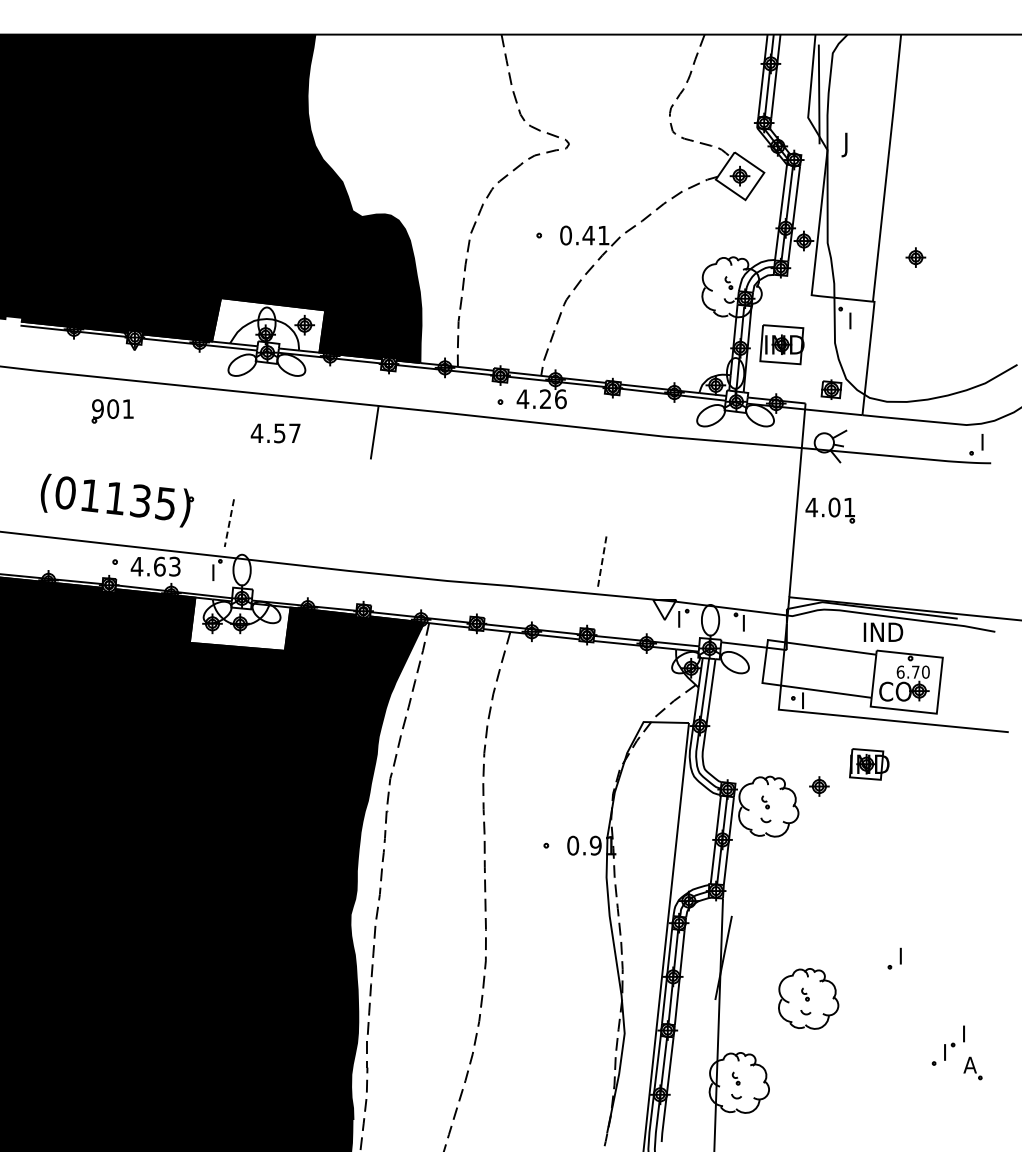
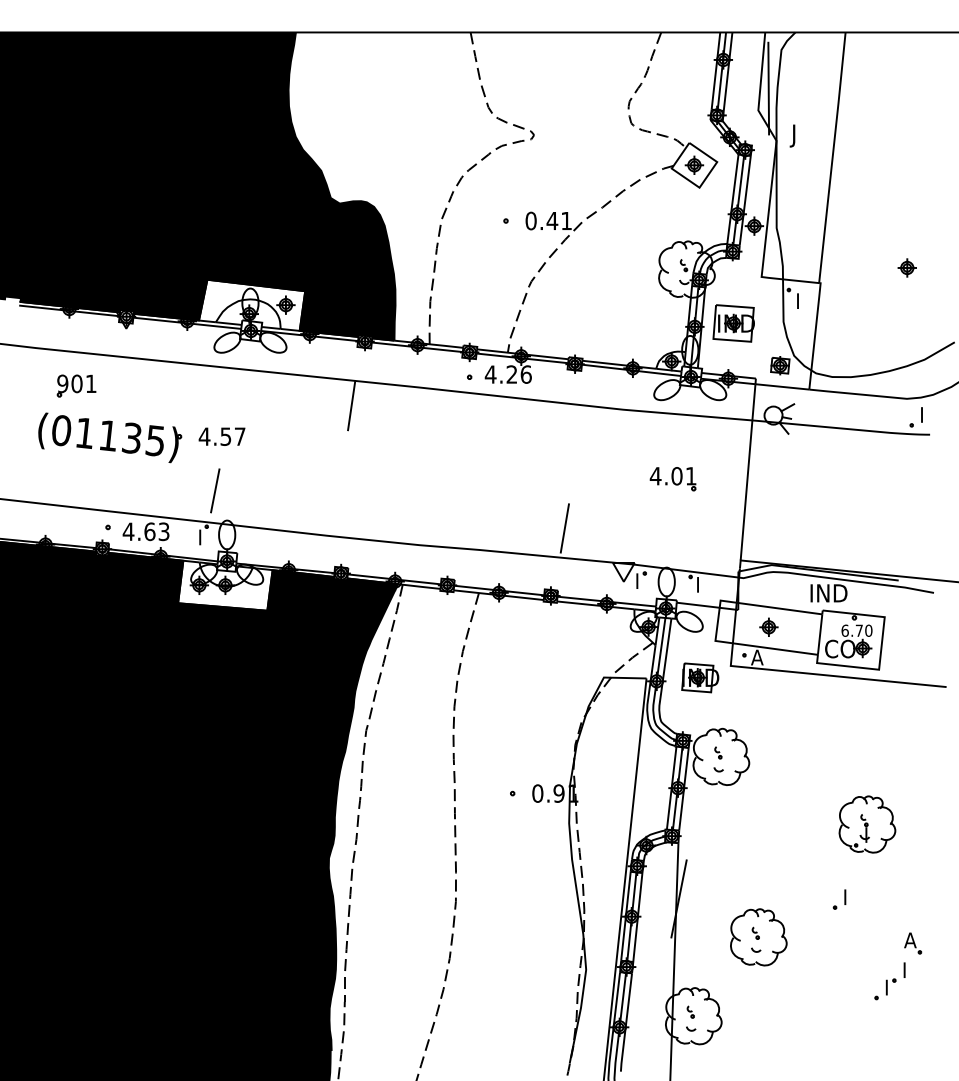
part: (915, 257) -> (906, 267), moved
part: (112, 411) -> (76, 386), moved
text: (275, 433) -> (221, 436), moved
part: (117, 500) -> (110, 437), moved
part: (830, 510) -> (673, 479), moved
line: (229, 523) -> (215, 491), dashed -> solid
line: (601, 563) -> (564, 528), dashed -> solid
text: (806, 700) -> (756, 657), I -> A
part: (869, 764) -> (700, 677), moved
part: (819, 786) -> (768, 627), moved
part: (923, 878) -> (866, 824), added
part: (972, 1068) -> (912, 943), moved

